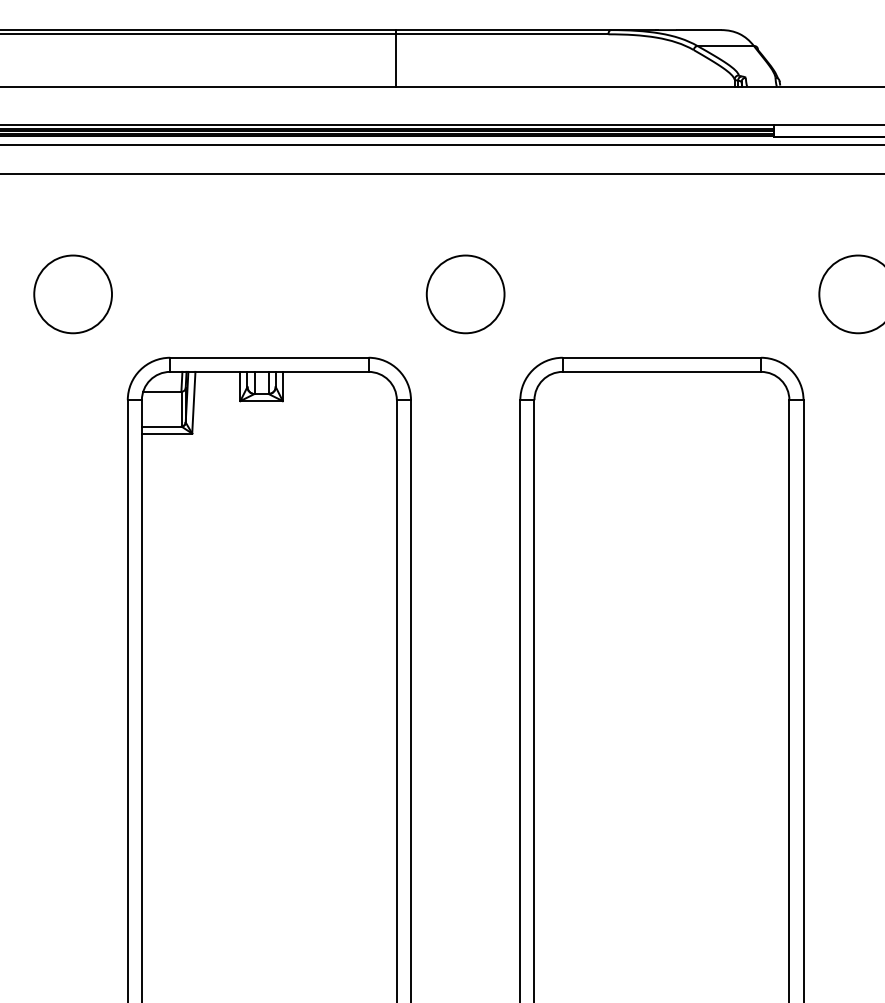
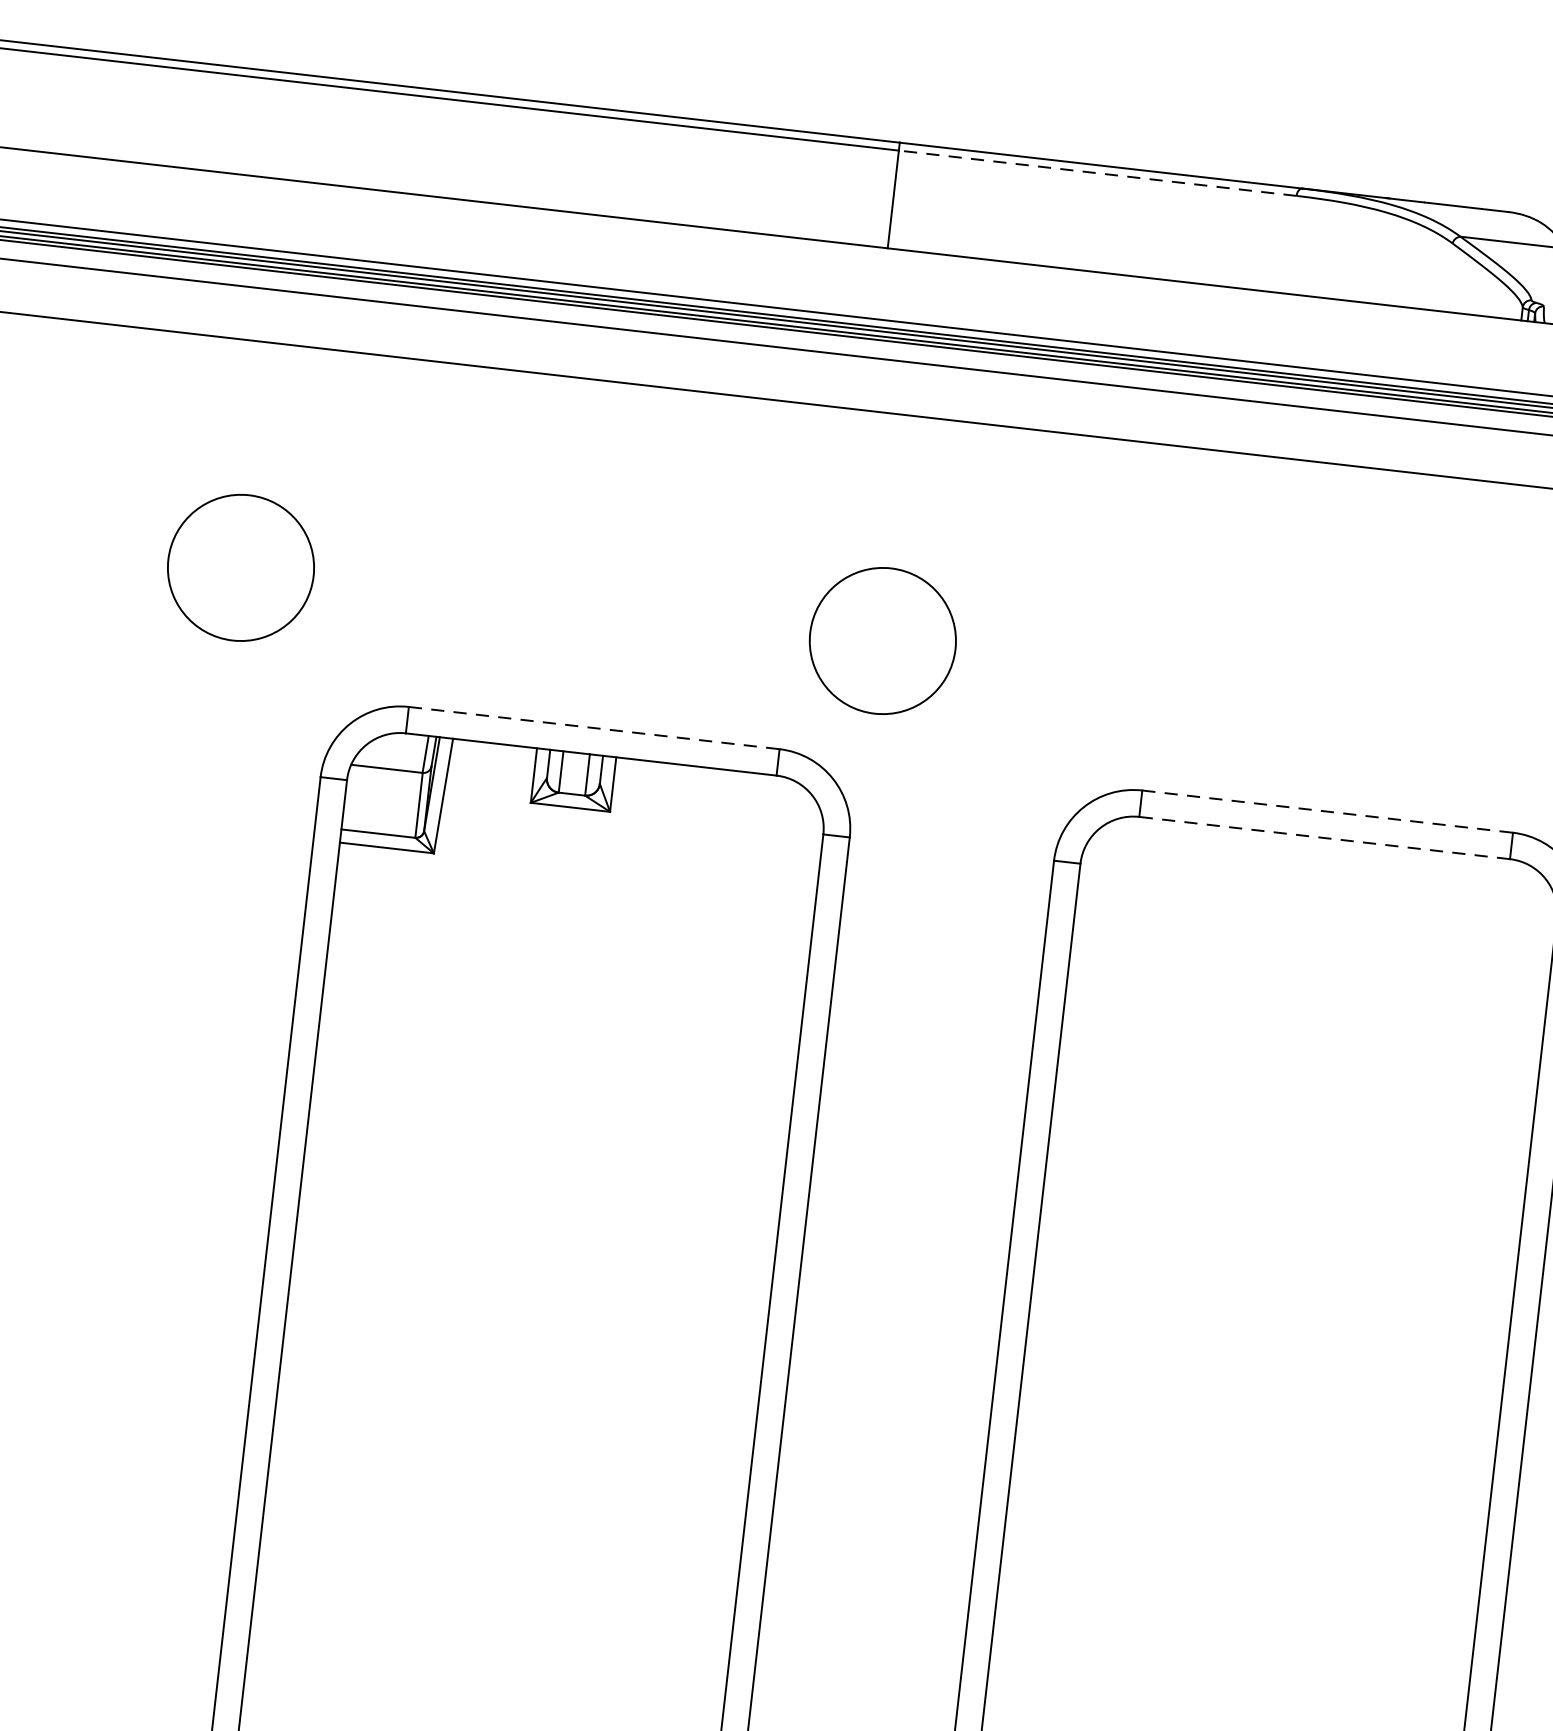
line: (501, 34) -> (1096, 173), solid -> dashed
circle: (465, 294) -> (882, 641), moved
line: (269, 357) -> (594, 727), solid -> dashed
line: (662, 357) -> (1328, 811), solid -> dashed
line: (661, 371) -> (1323, 837), solid -> dashed

